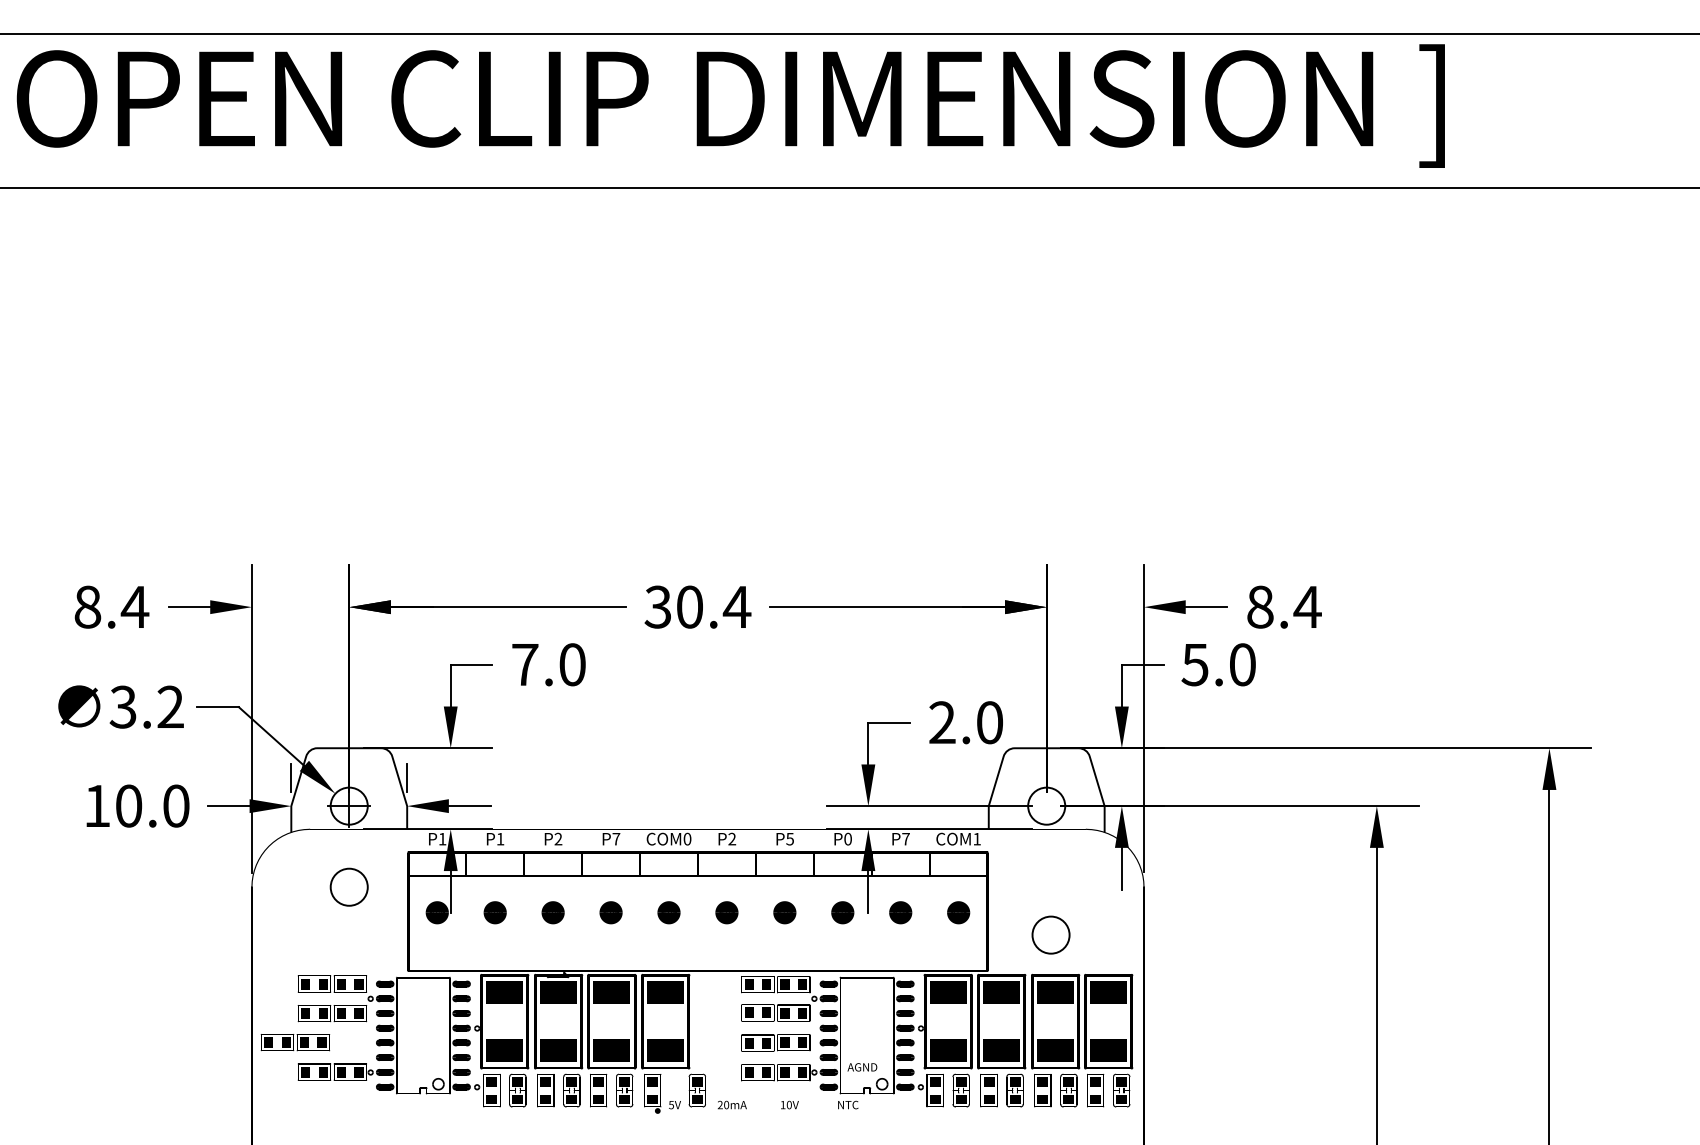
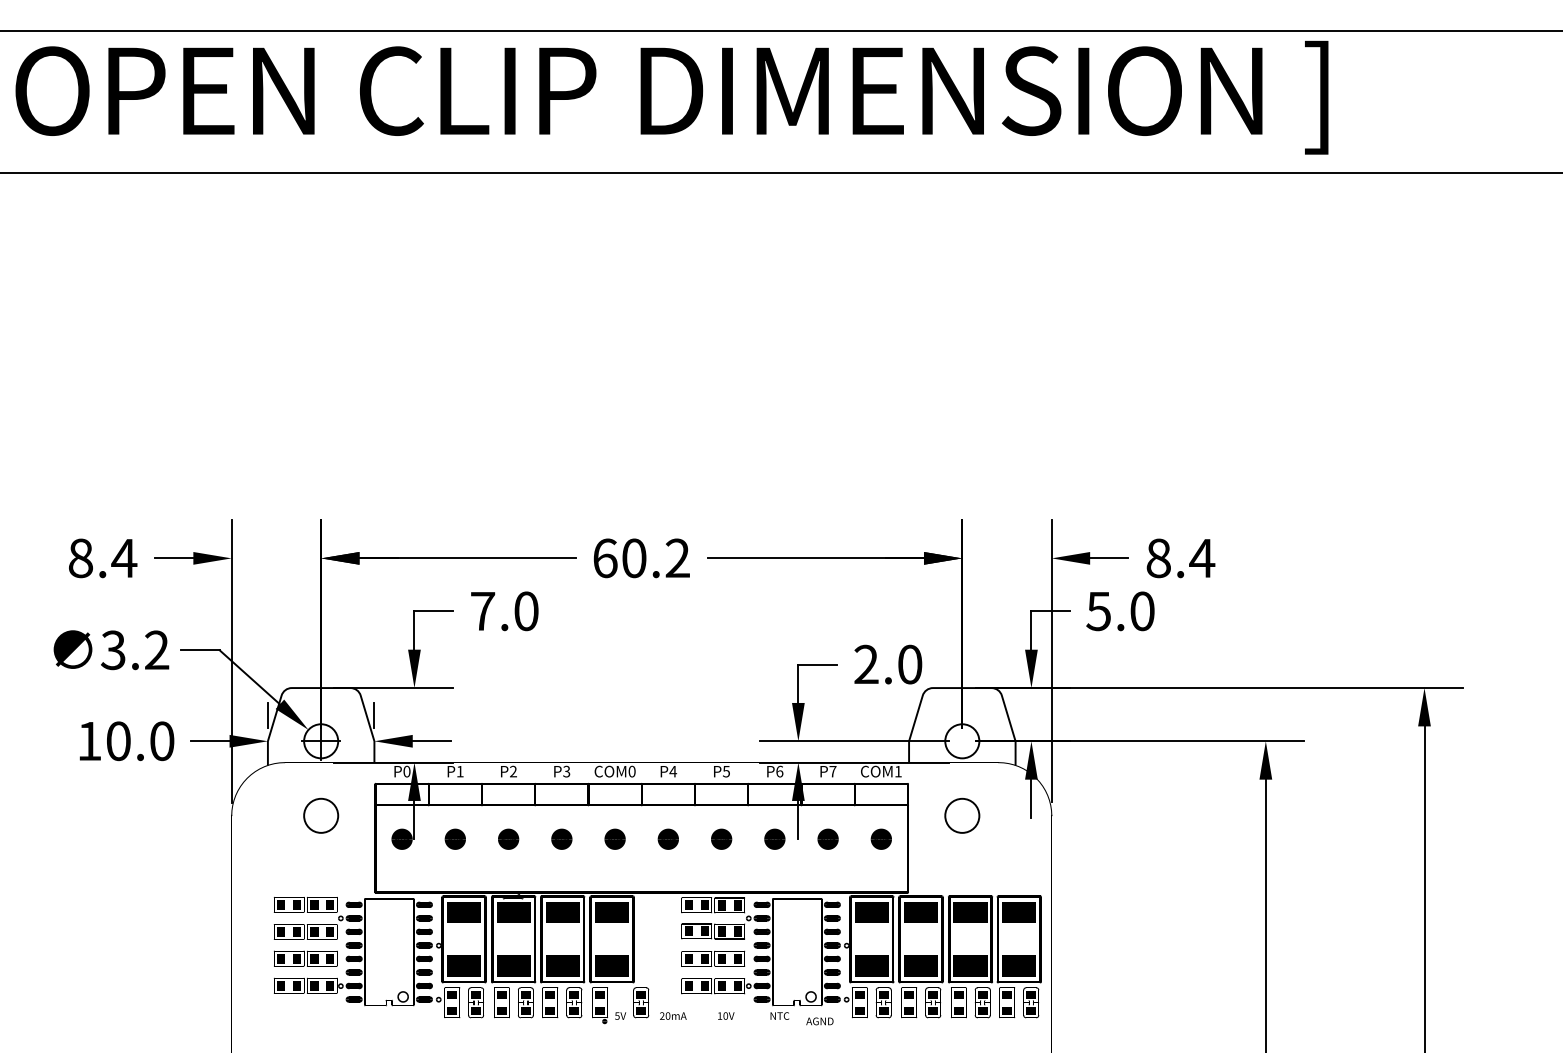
text: (697, 607) -> (641, 558), 30.4 -> 60.2
text: (442, 839) -> (406, 771), P1 -> P0
text: (616, 839) -> (566, 771), P7 -> P3
text: (732, 839) -> (673, 771), P2 -> P4
text: (847, 839) -> (779, 771), P0 -> P6
part: (1051, 934) -> (962, 815), moved
part: (295, 1042) -> (305, 958), moved
text: (861, 1067) -> (819, 1021), moved

